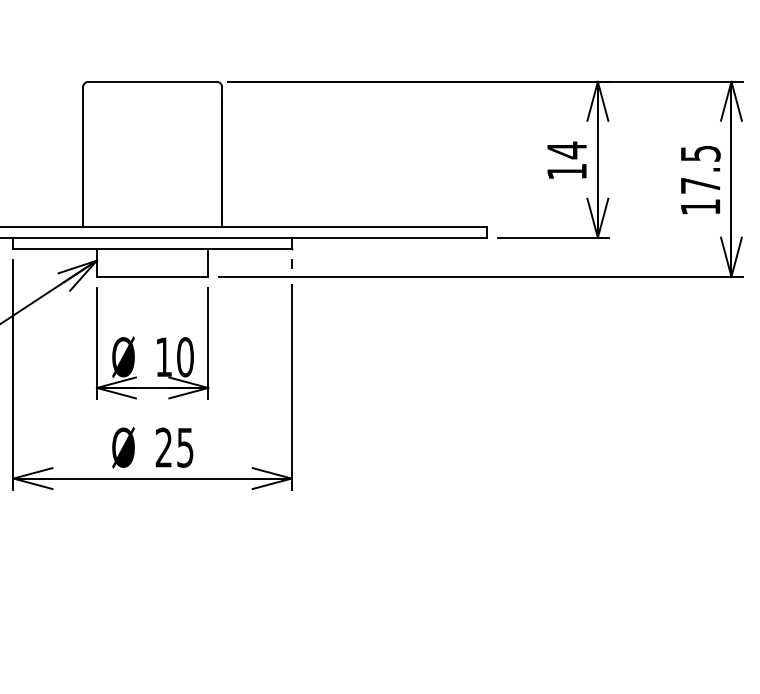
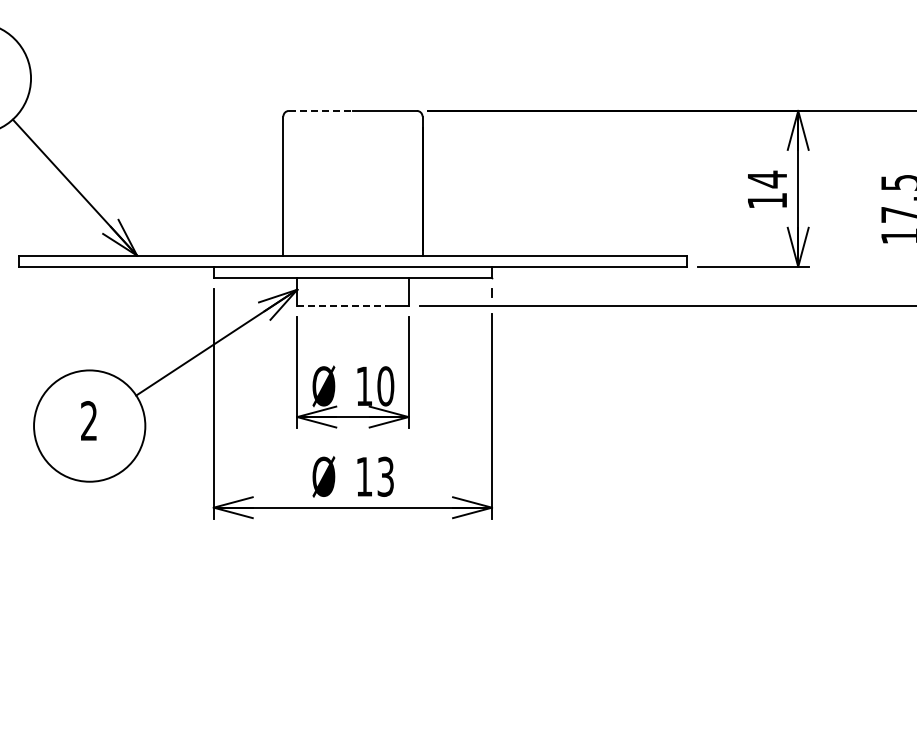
line: (120, 81) -> (320, 110), solid -> dashed
line: (141, 276) -> (341, 305), solid -> dashed
text: (174, 447) -> (374, 476), 25 -> 13

